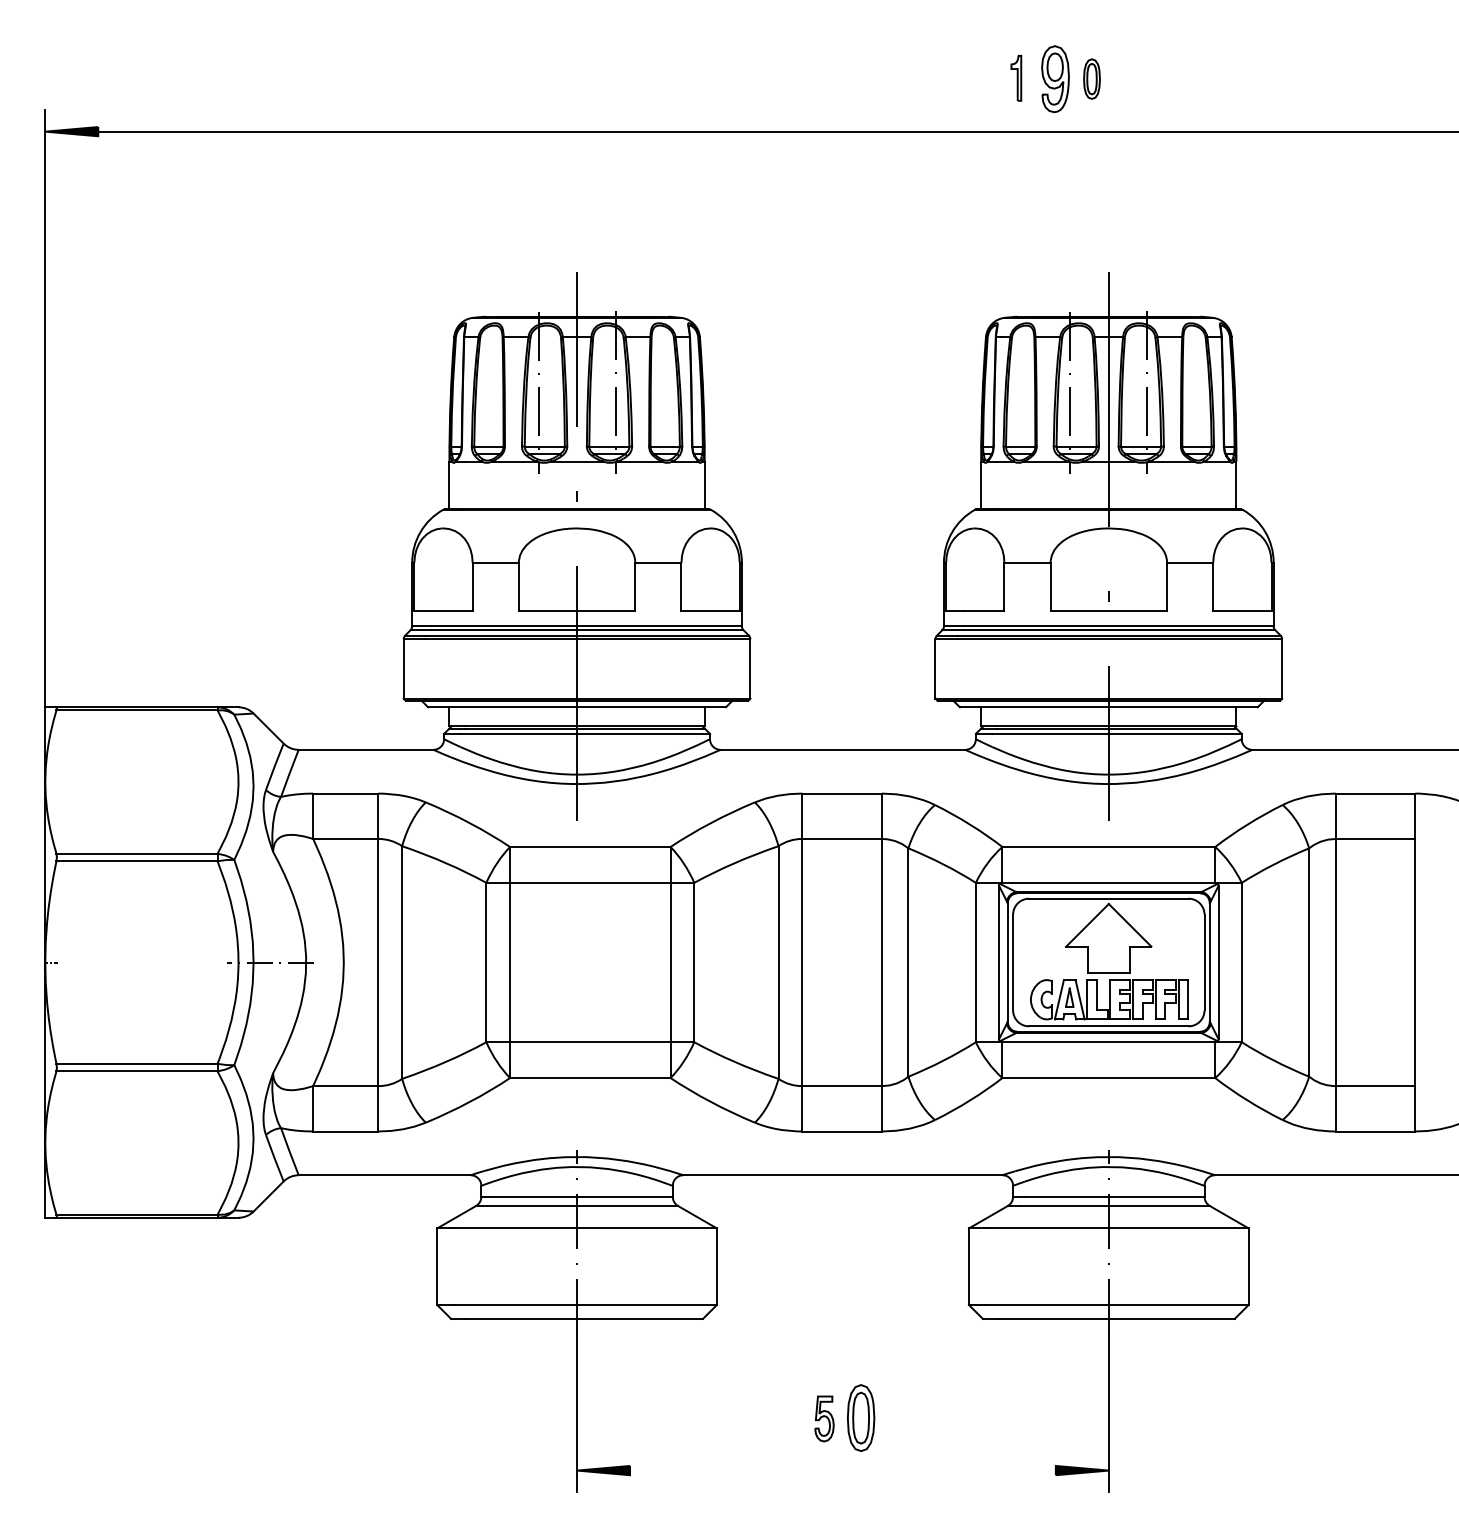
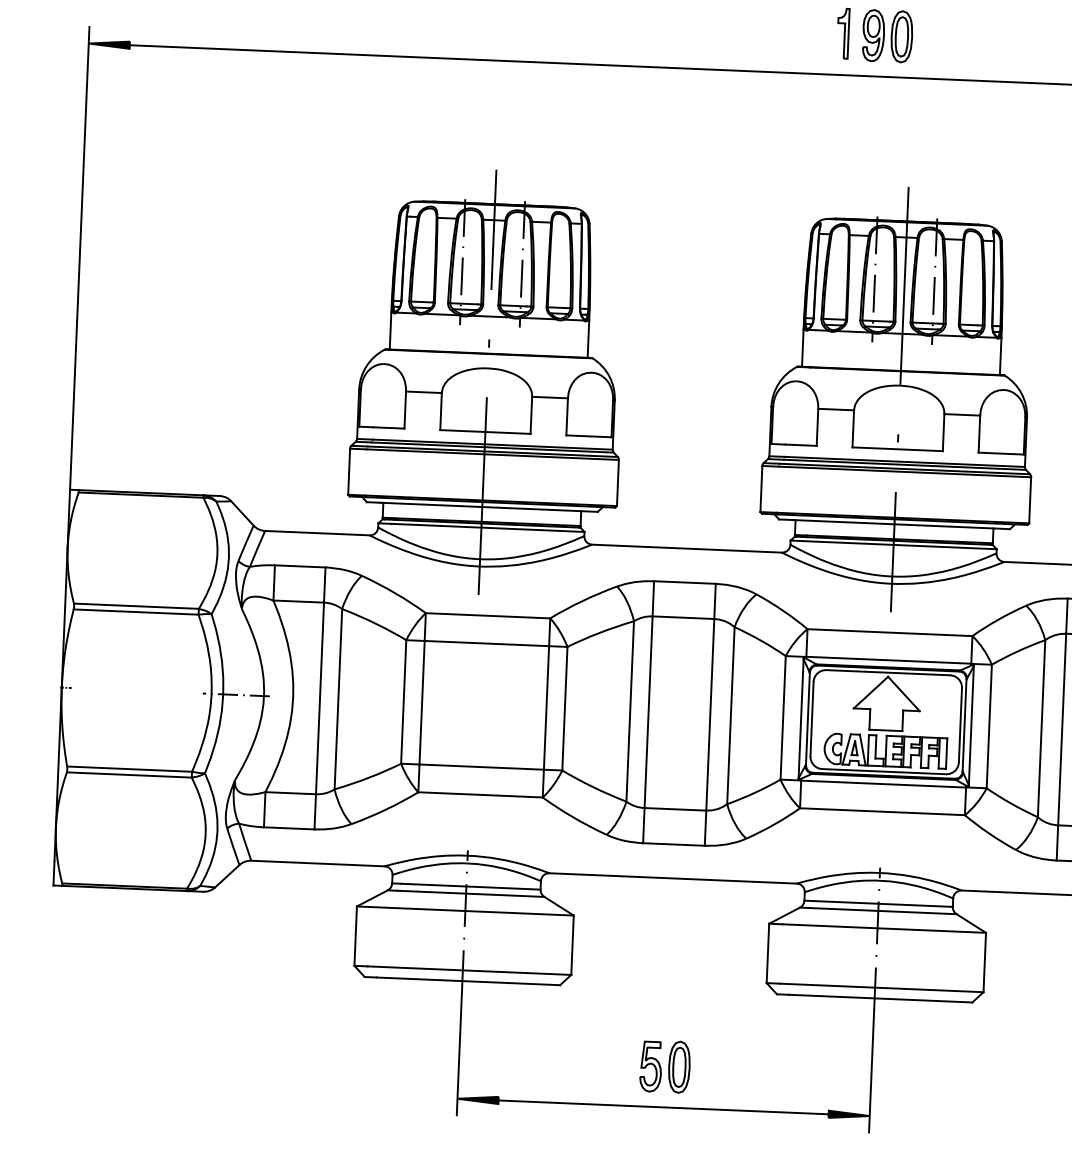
part: (1016, 78) -> (843, 33), size x1.43
part: (1091, 78) -> (901, 36), size x1.67
part: (824, 1418) -> (651, 1066), size x1.43
line: (842, 1470) -> (663, 1107), added

